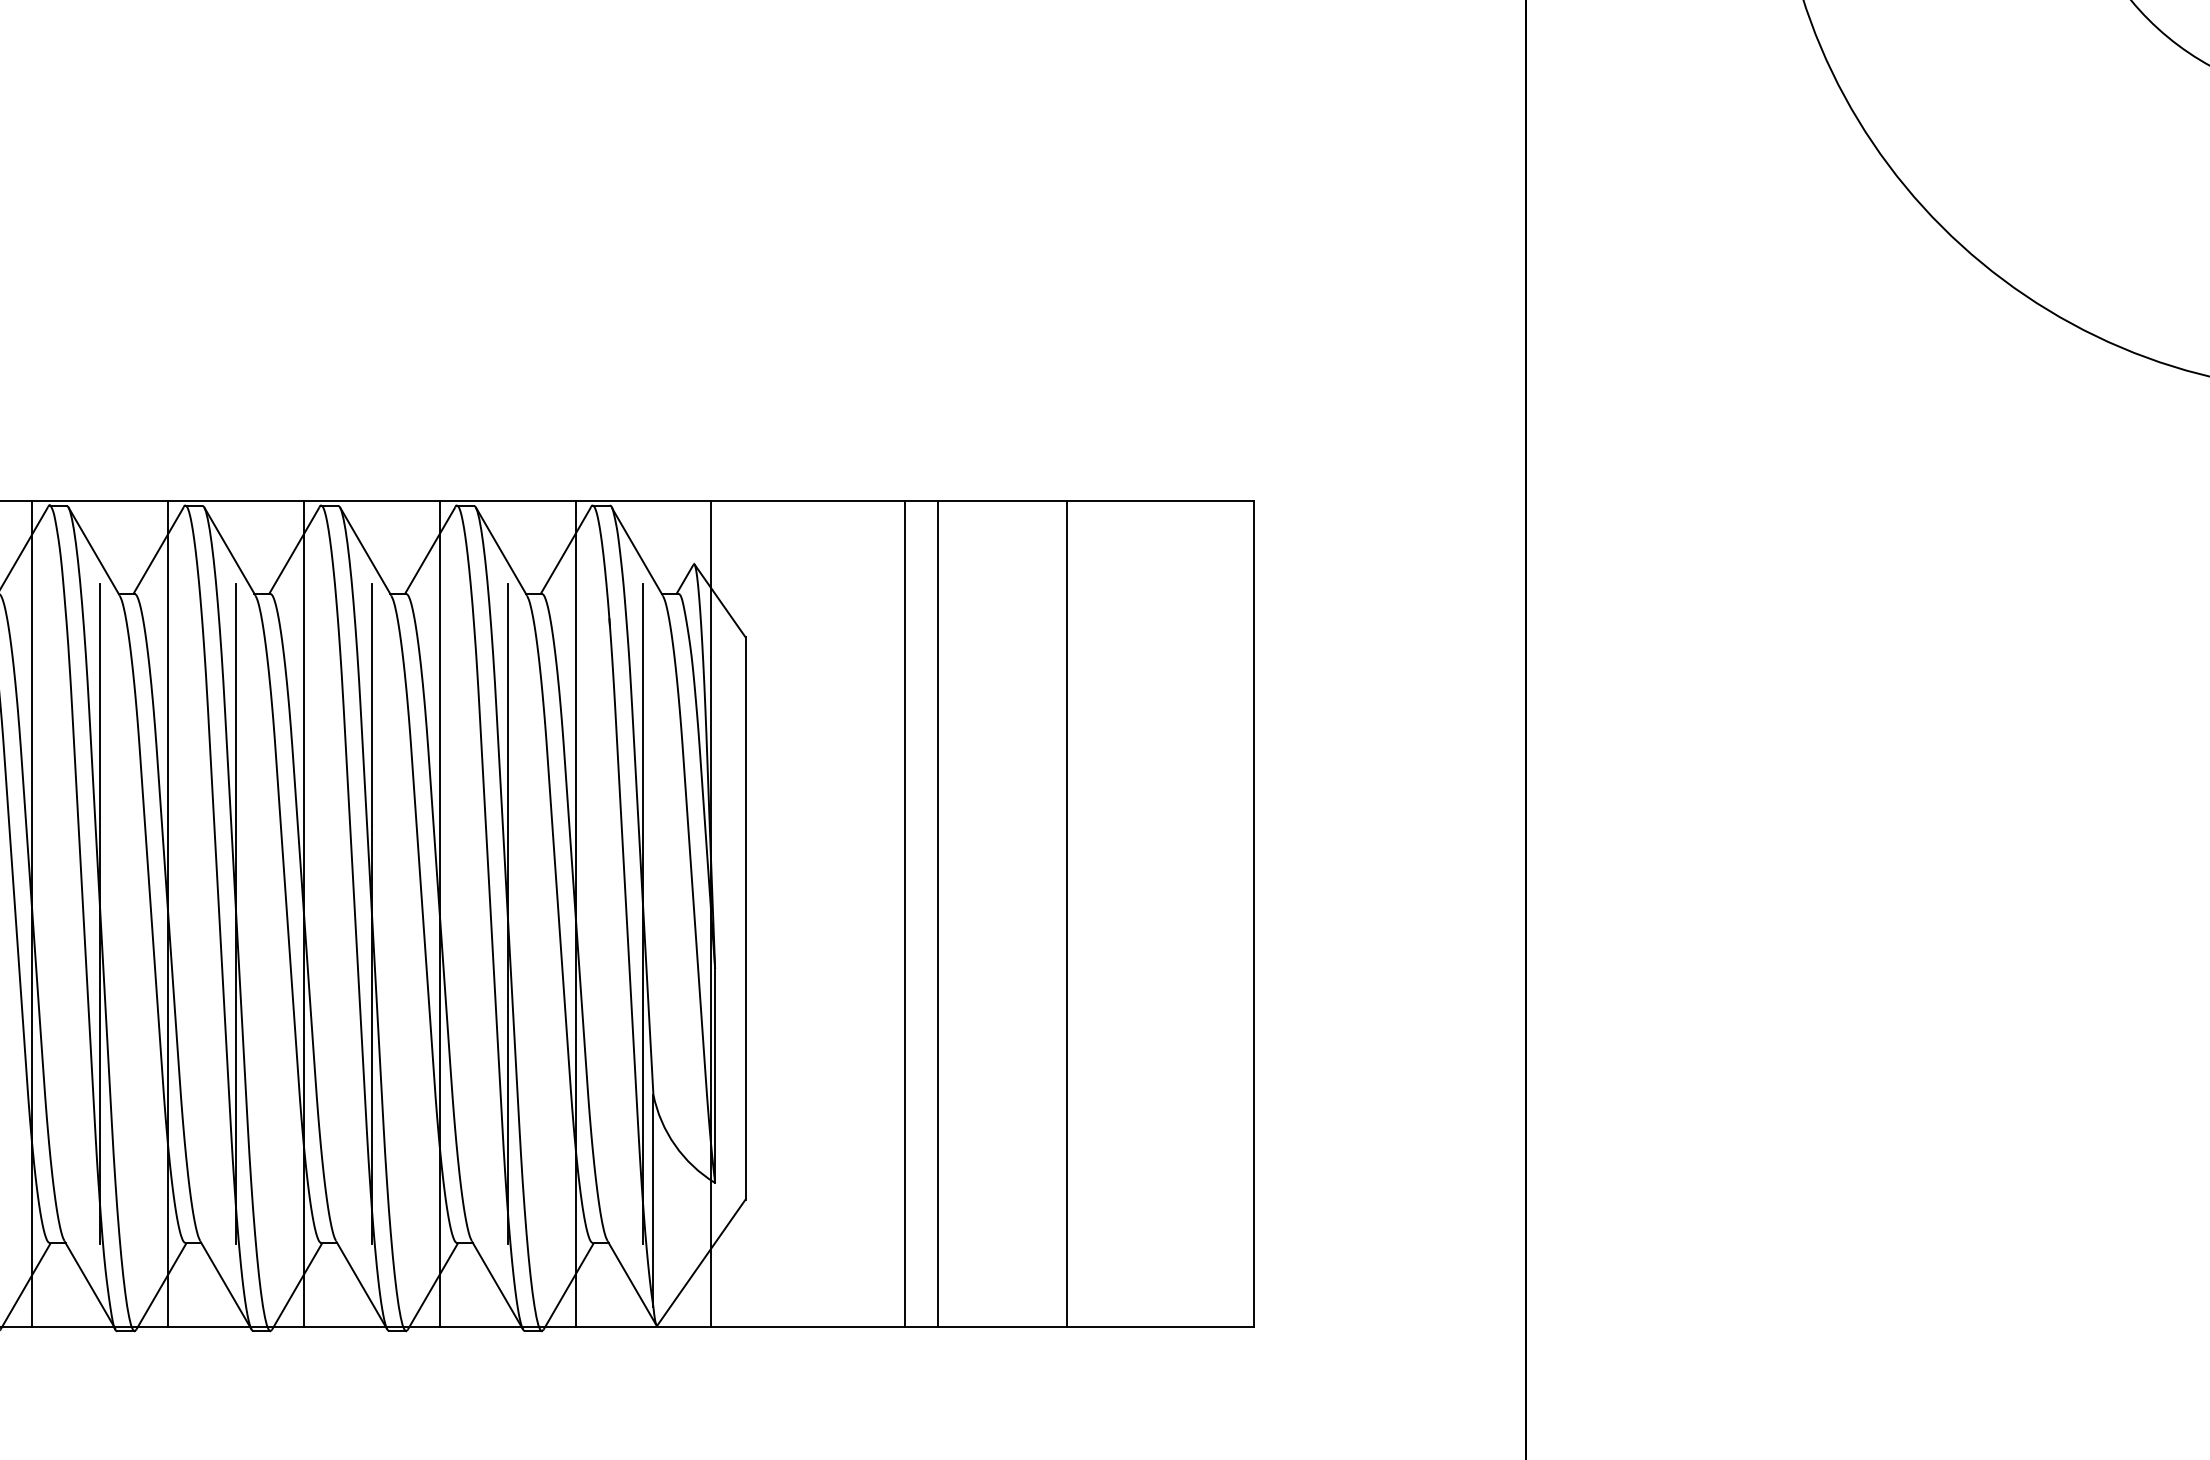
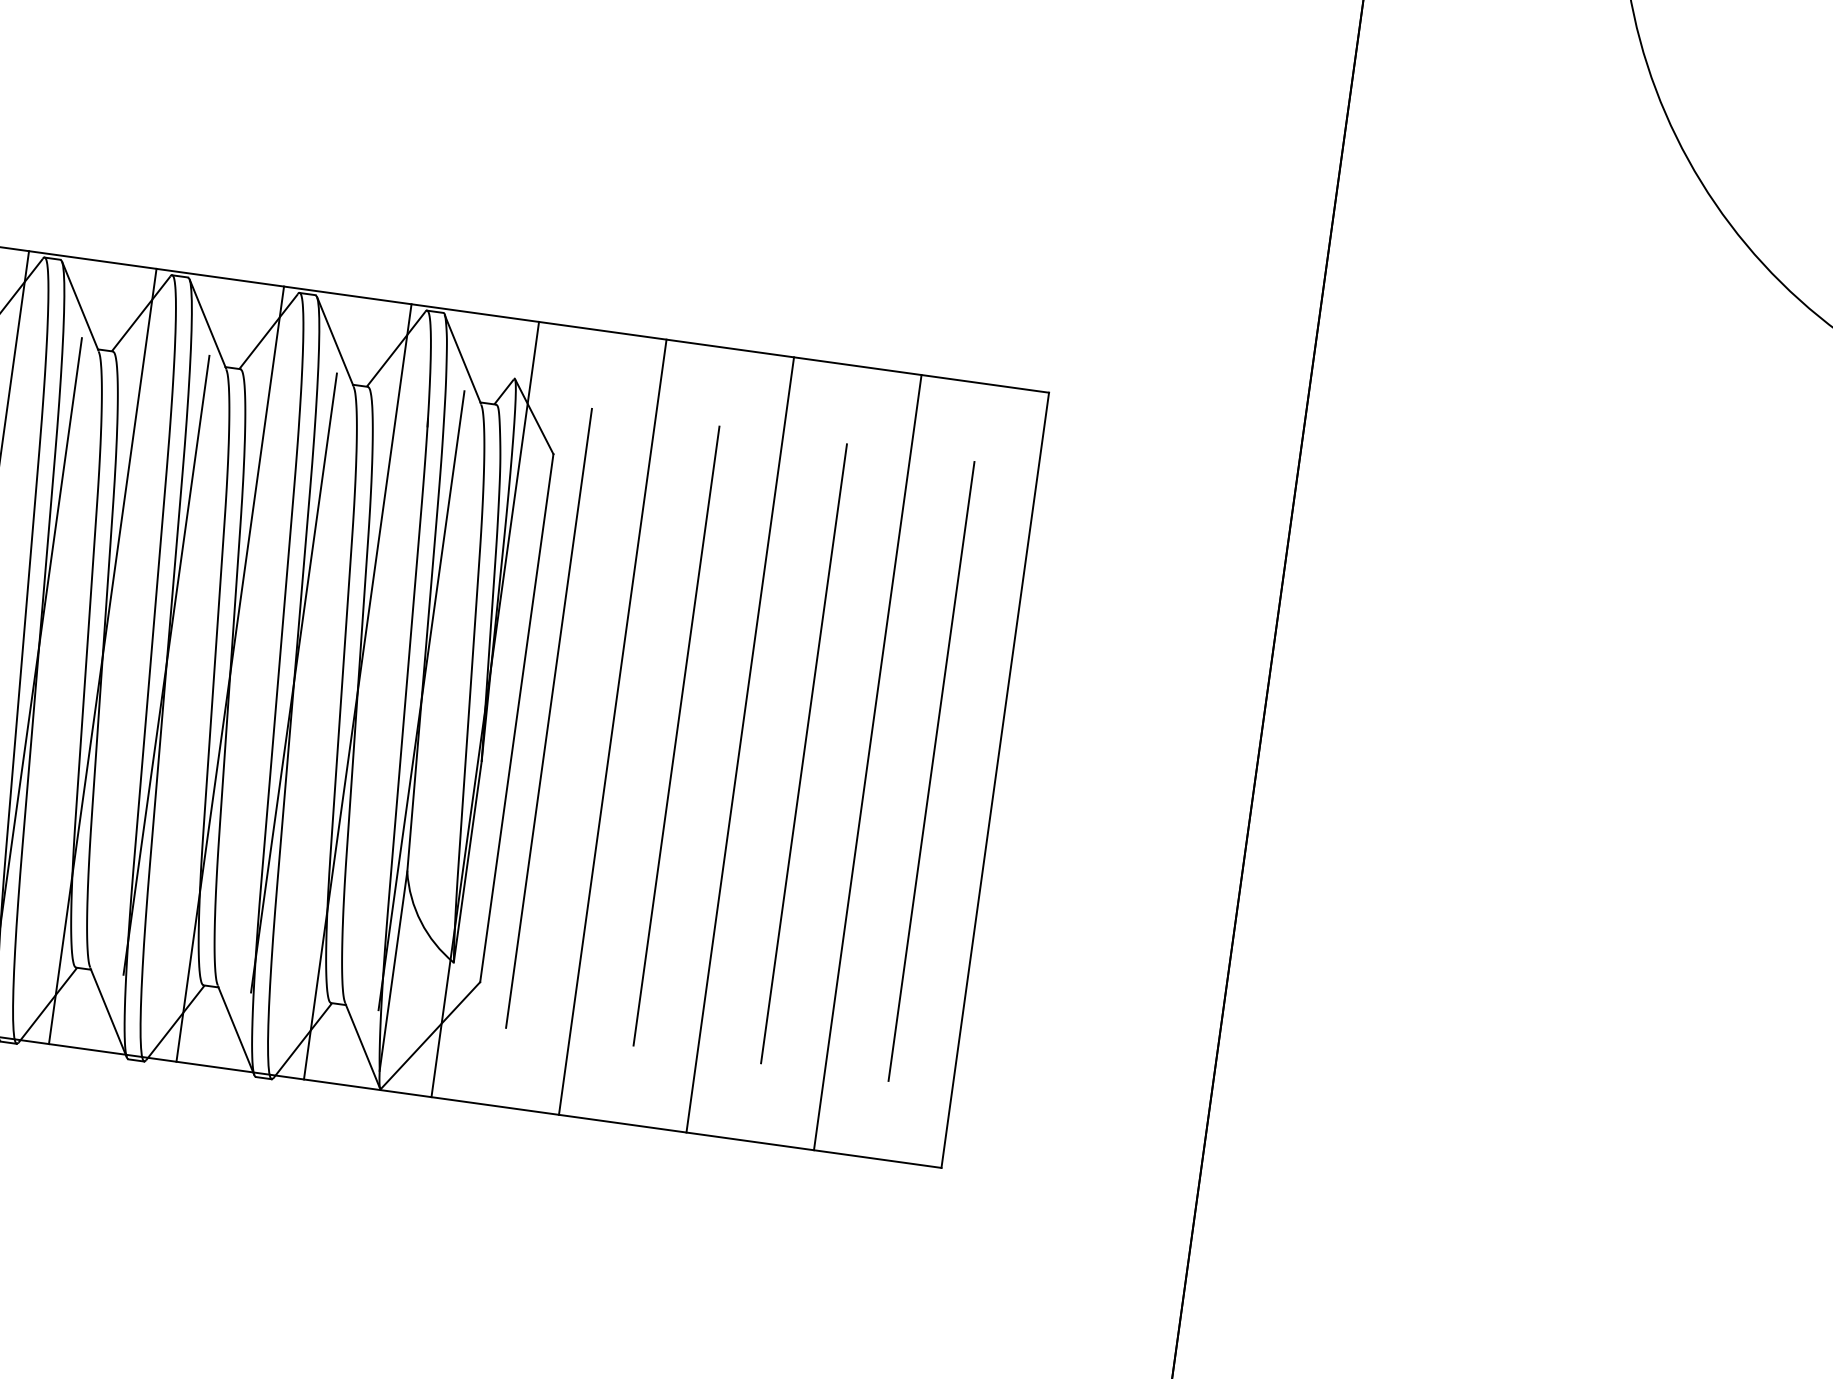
line: (779, 913) -> (549, 717), added
line: (905, 913) -> (613, 726), moved
line: (915, 913) -> (677, 735), added
line: (937, 913) -> (739, 744), moved
line: (1050, 913) -> (803, 753), added
line: (1066, 913) -> (867, 762), moved
line: (1186, 913) -> (931, 771), added

